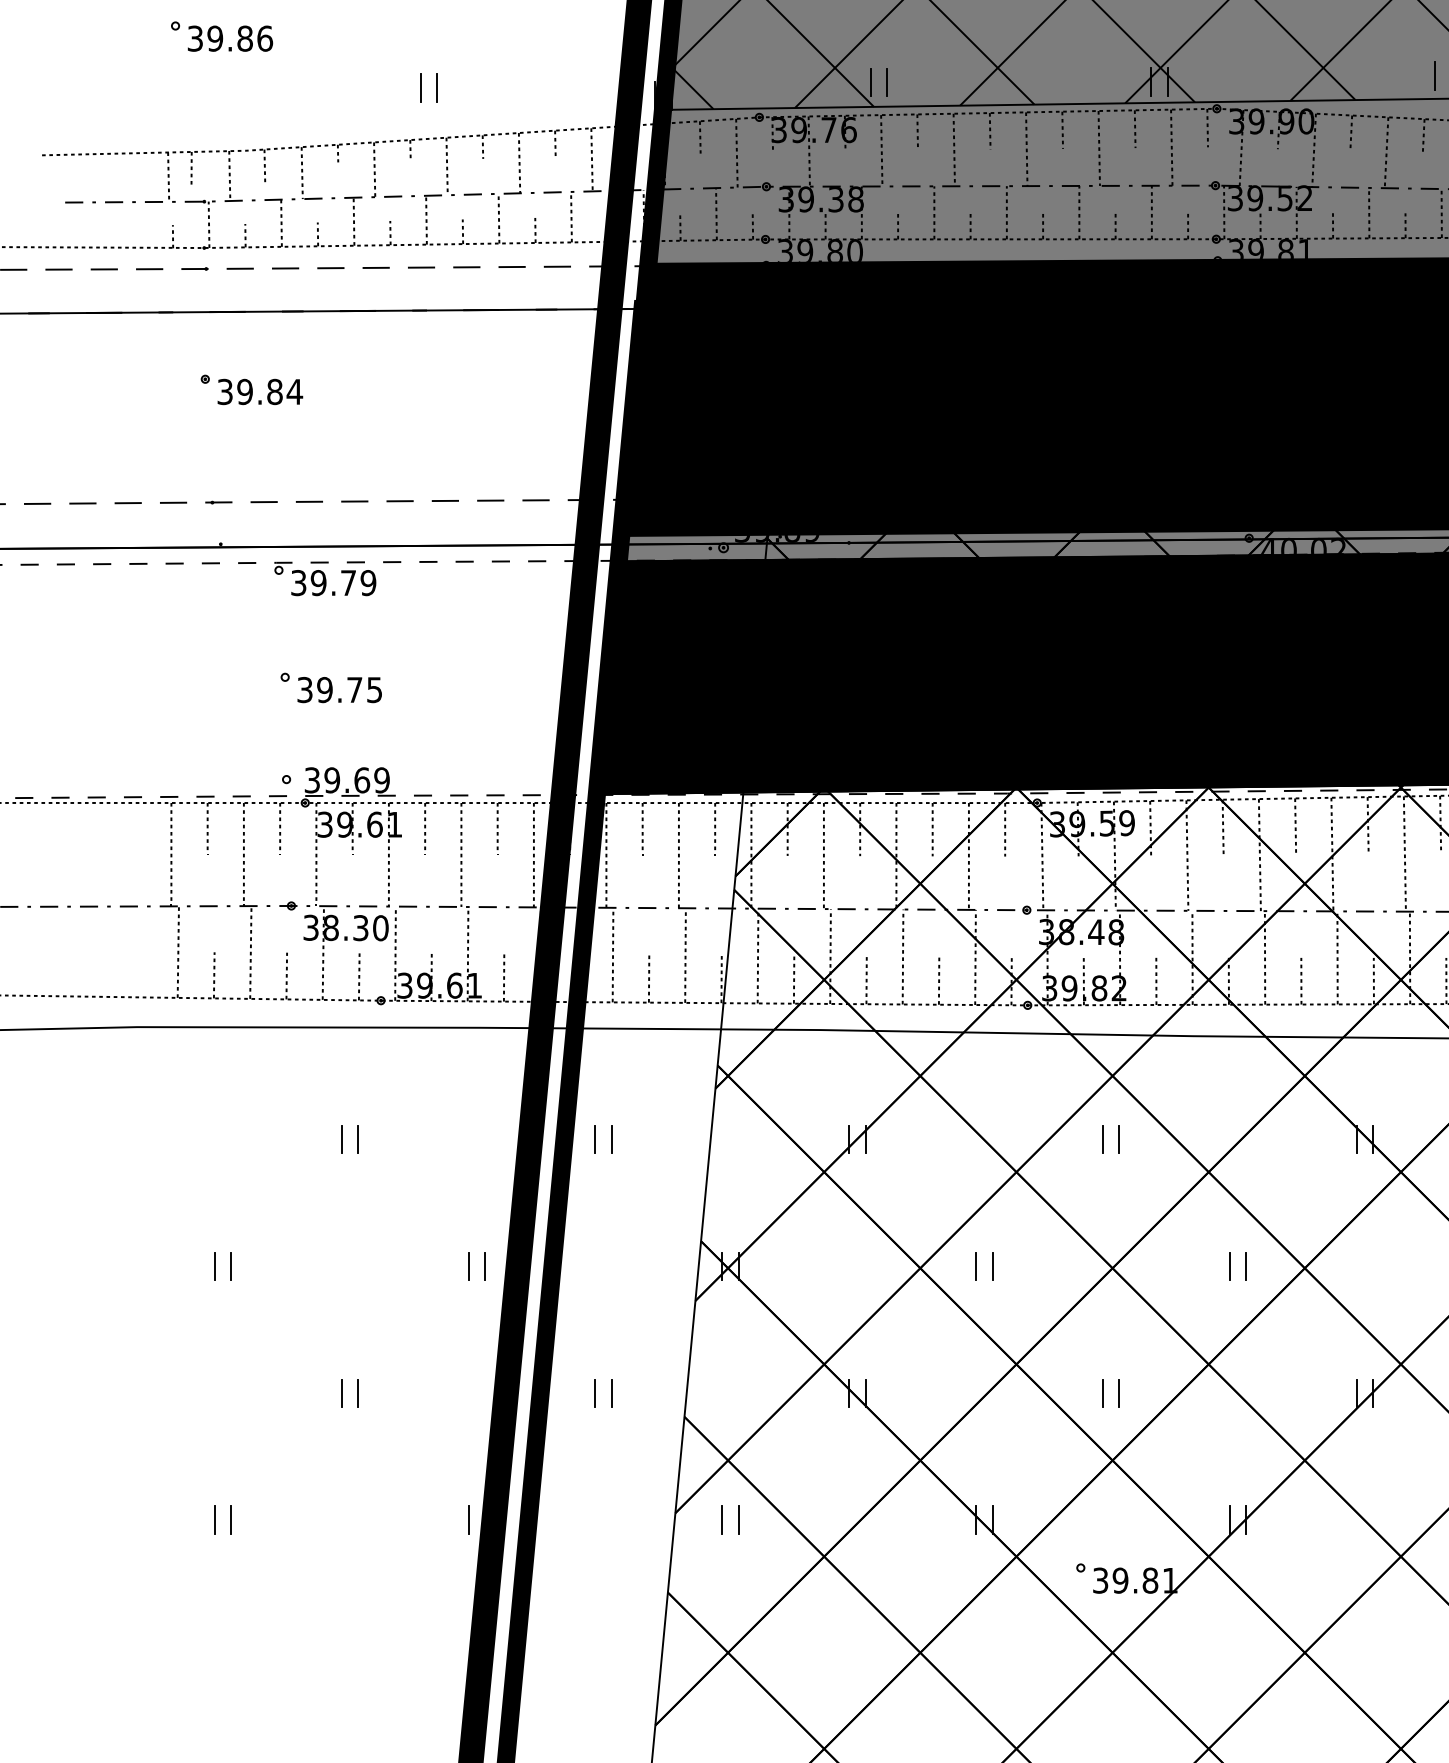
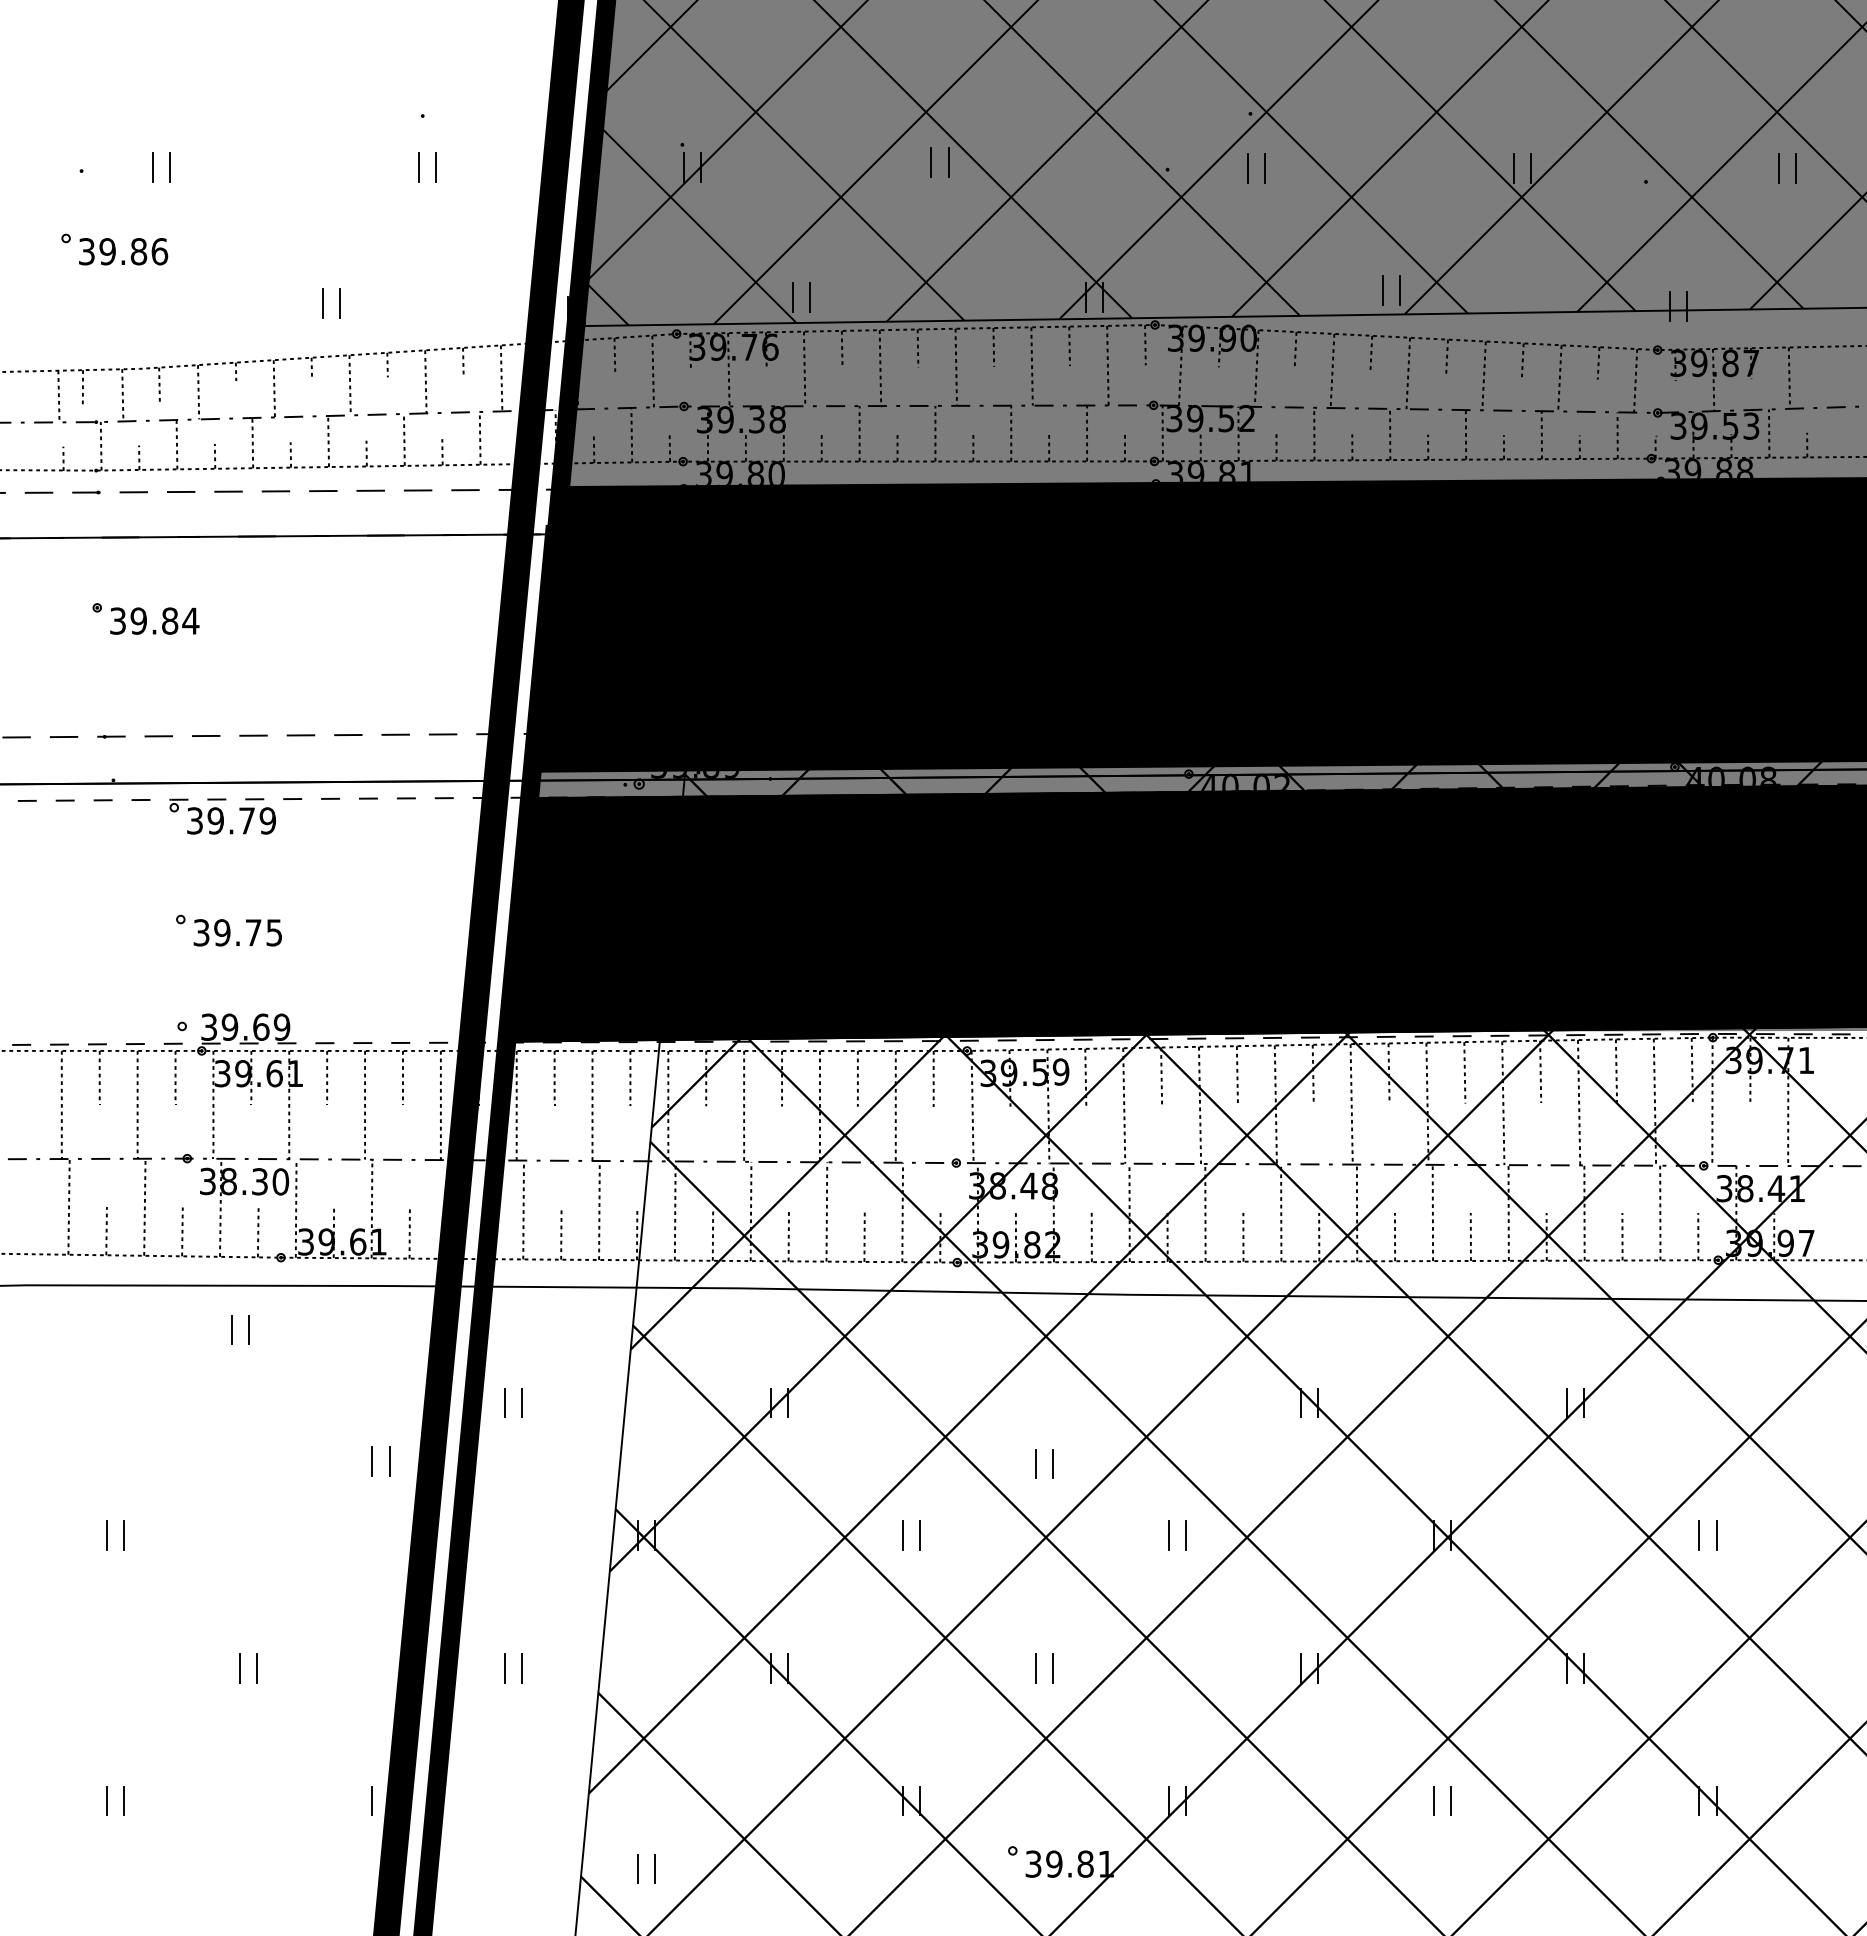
part: (342, 1139) -> (232, 1329), moved
part: (1103, 1139) -> (1036, 1463), moved
part: (468, 1266) -> (372, 1461), moved
part: (722, 1519) -> (638, 1868), moved

